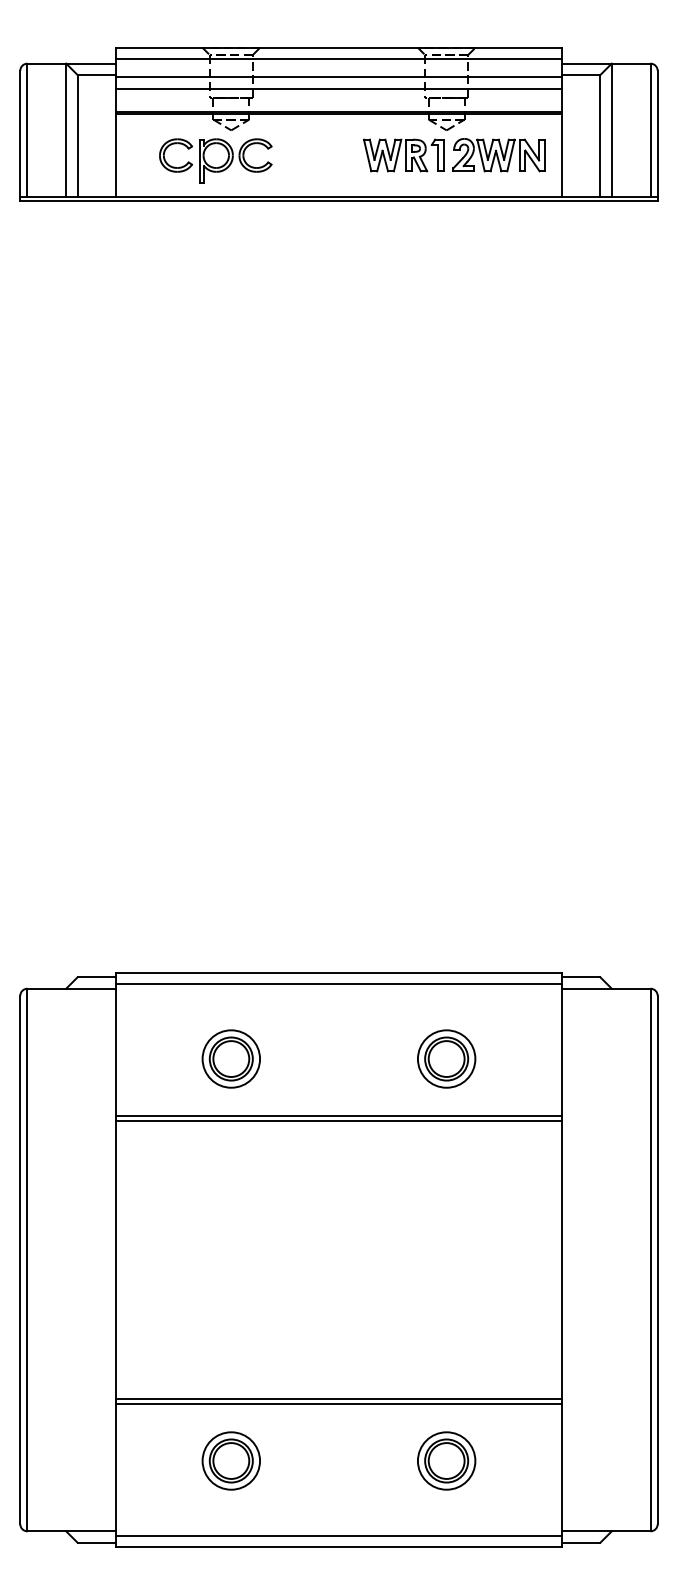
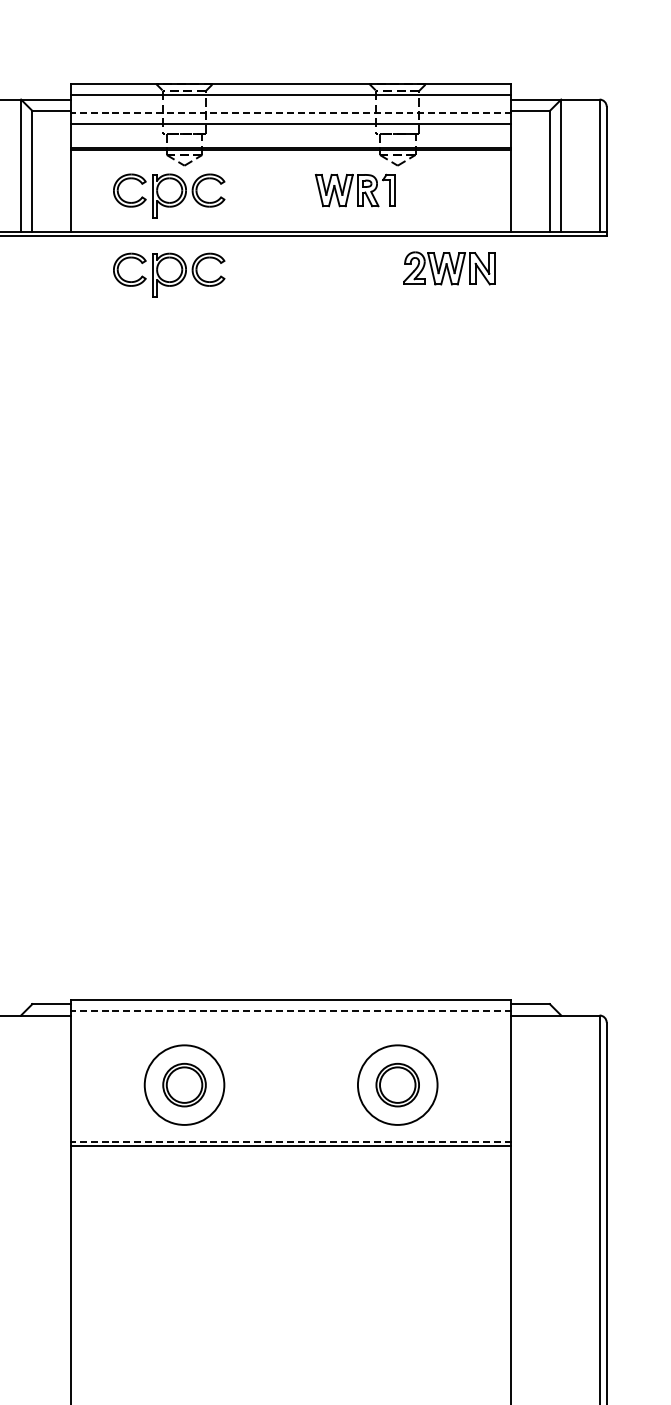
line: (339, 77) -> (291, 113), solid -> dashed
part: (498, 155) -> (449, 268), moved
part: (215, 240) -> (168, 274), added
line: (339, 984) -> (291, 1011), solid -> dashed
circle: (231, 1058) -> (184, 1084), size x1.4
circle: (446, 1058) -> (397, 1084), size x1.4
line: (339, 1116) -> (291, 1142), solid -> dashed

